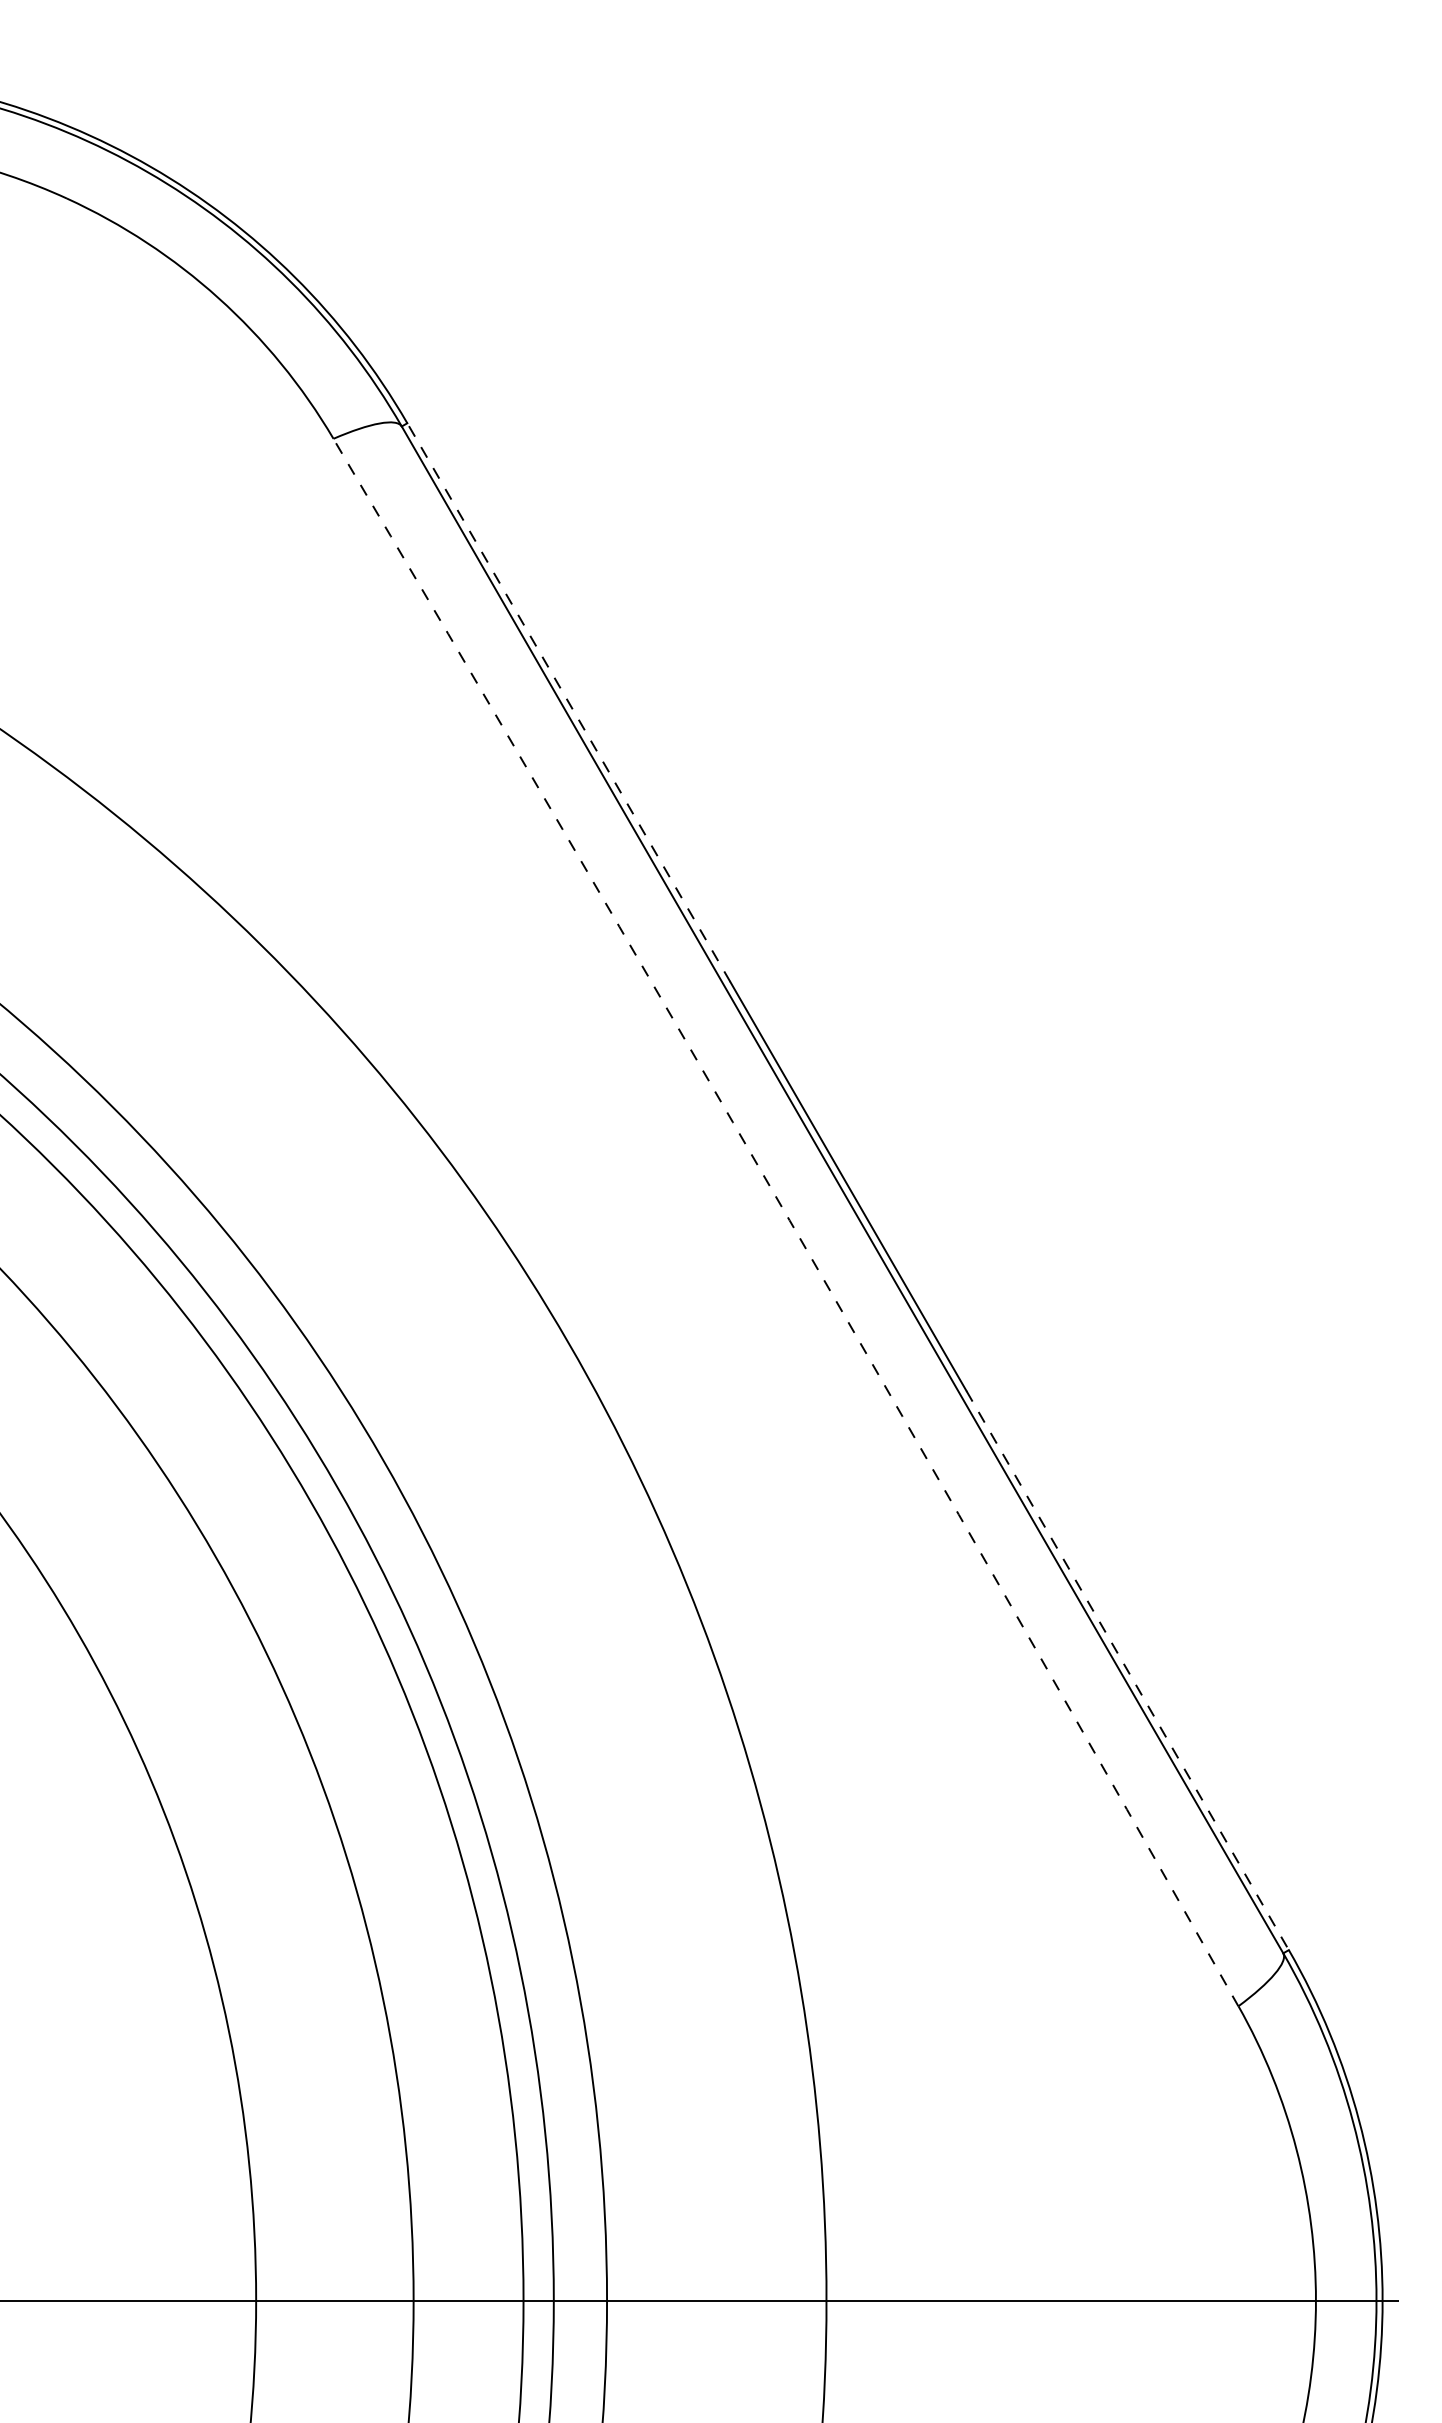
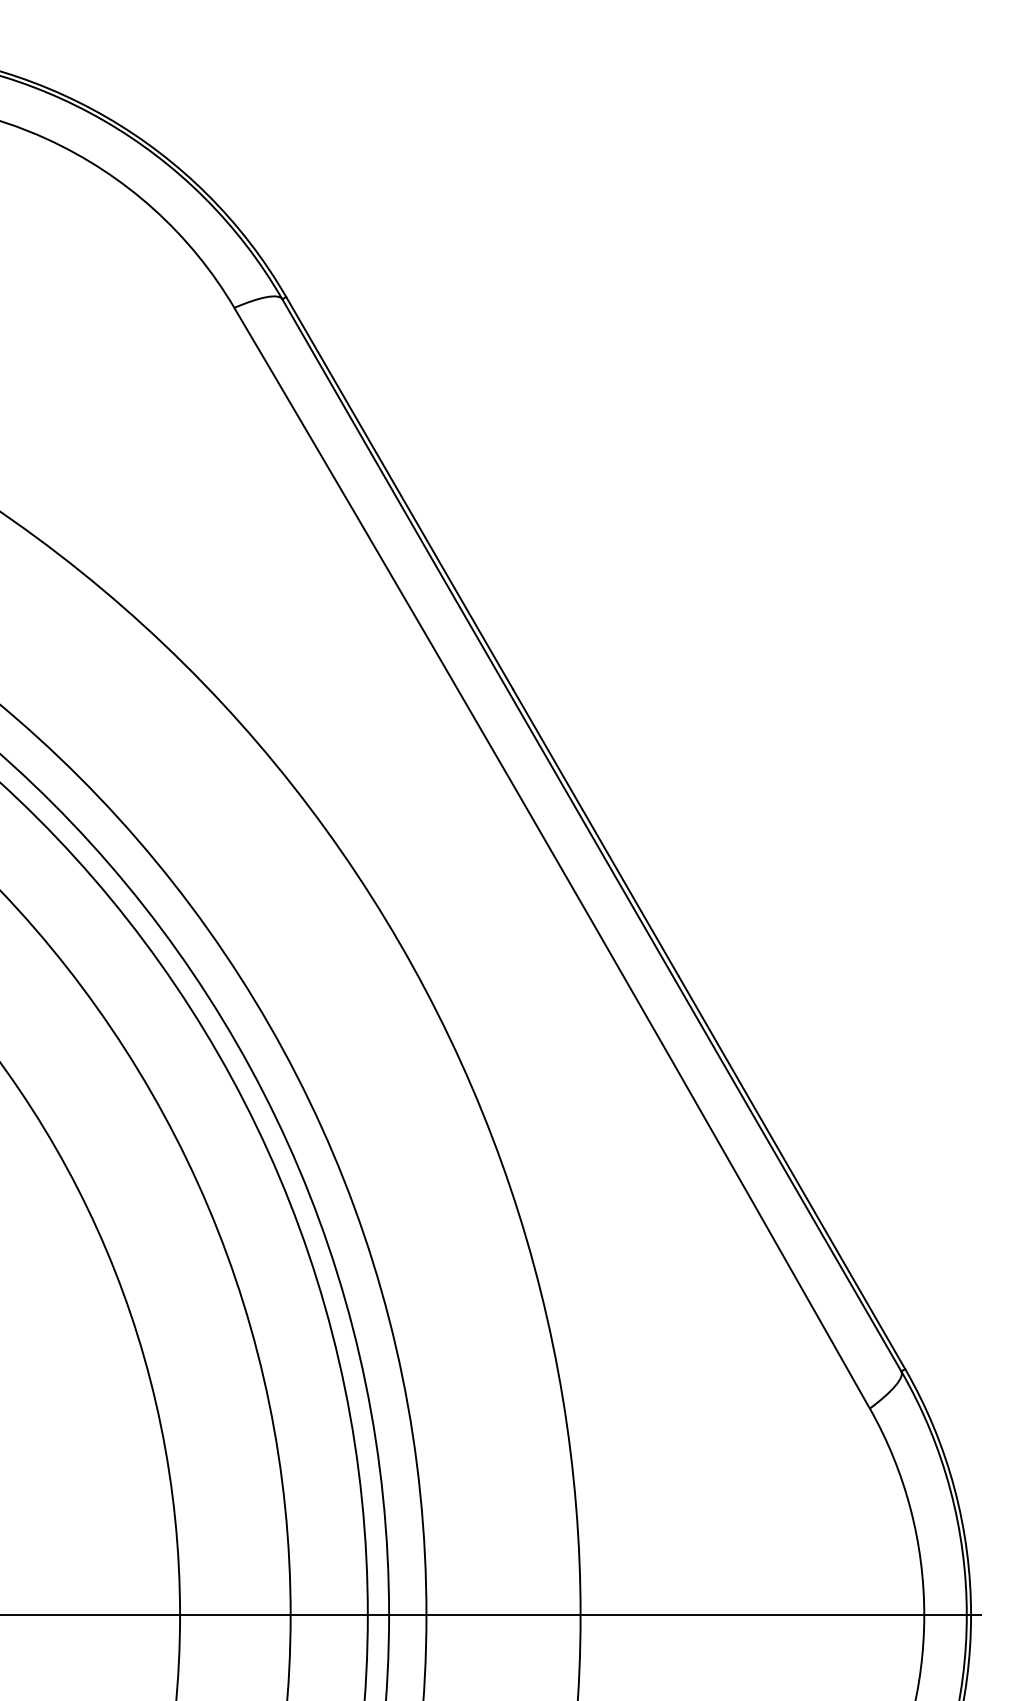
line: (568, 702) -> (399, 493), dashed -> solid
arc: (789, 1220) -> (554, 856), dashed -> solid
line: (1127, 1670) -> (791, 1172), dashed -> solid

